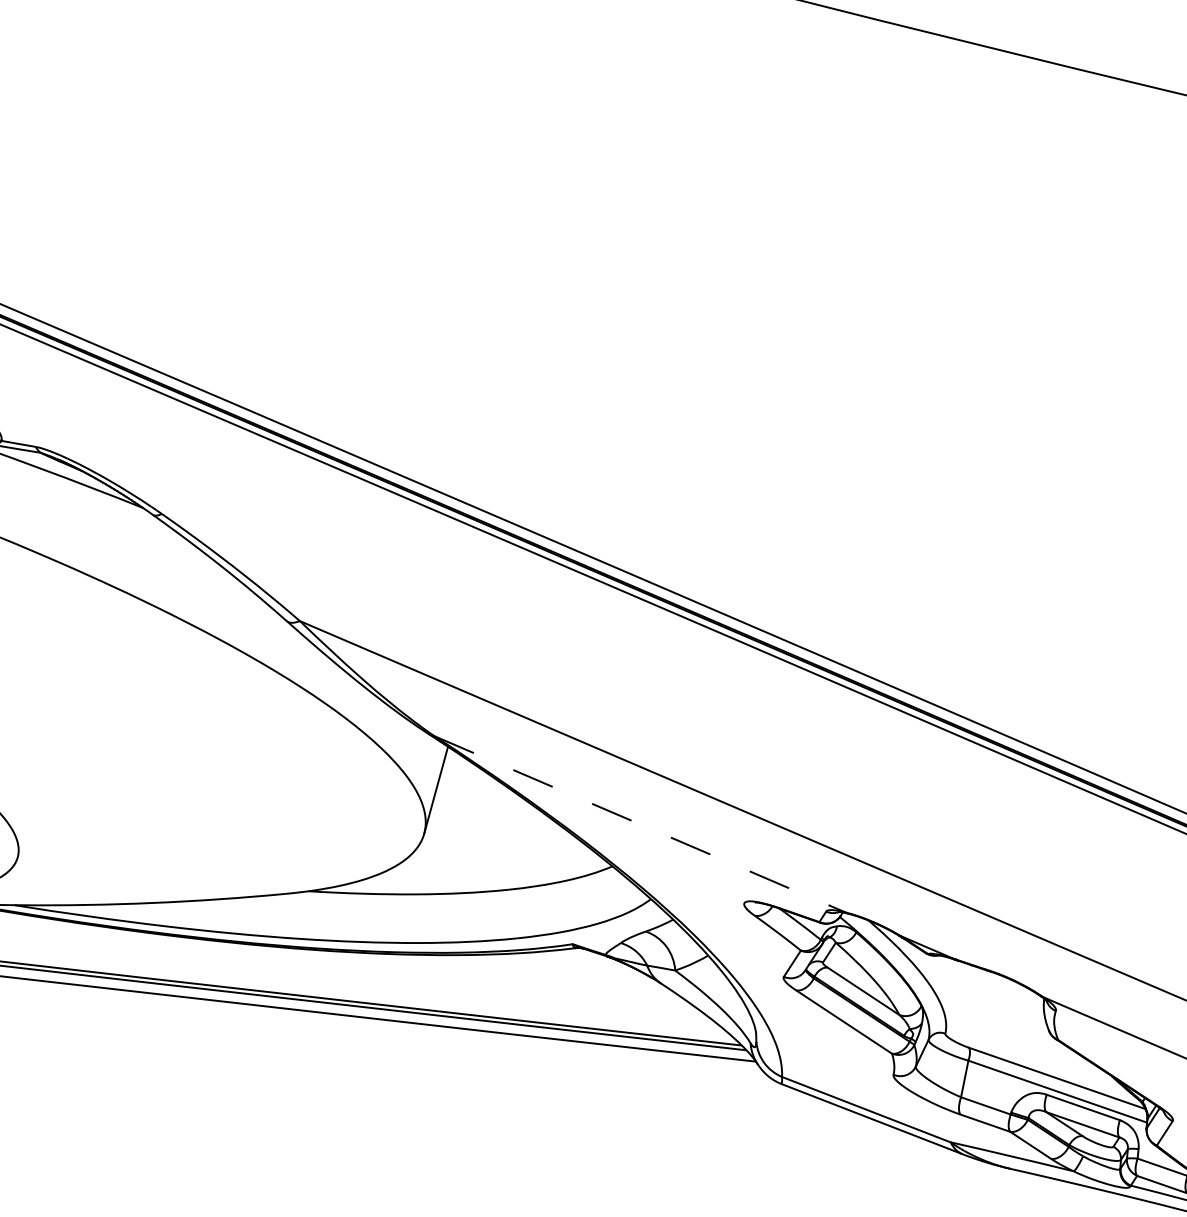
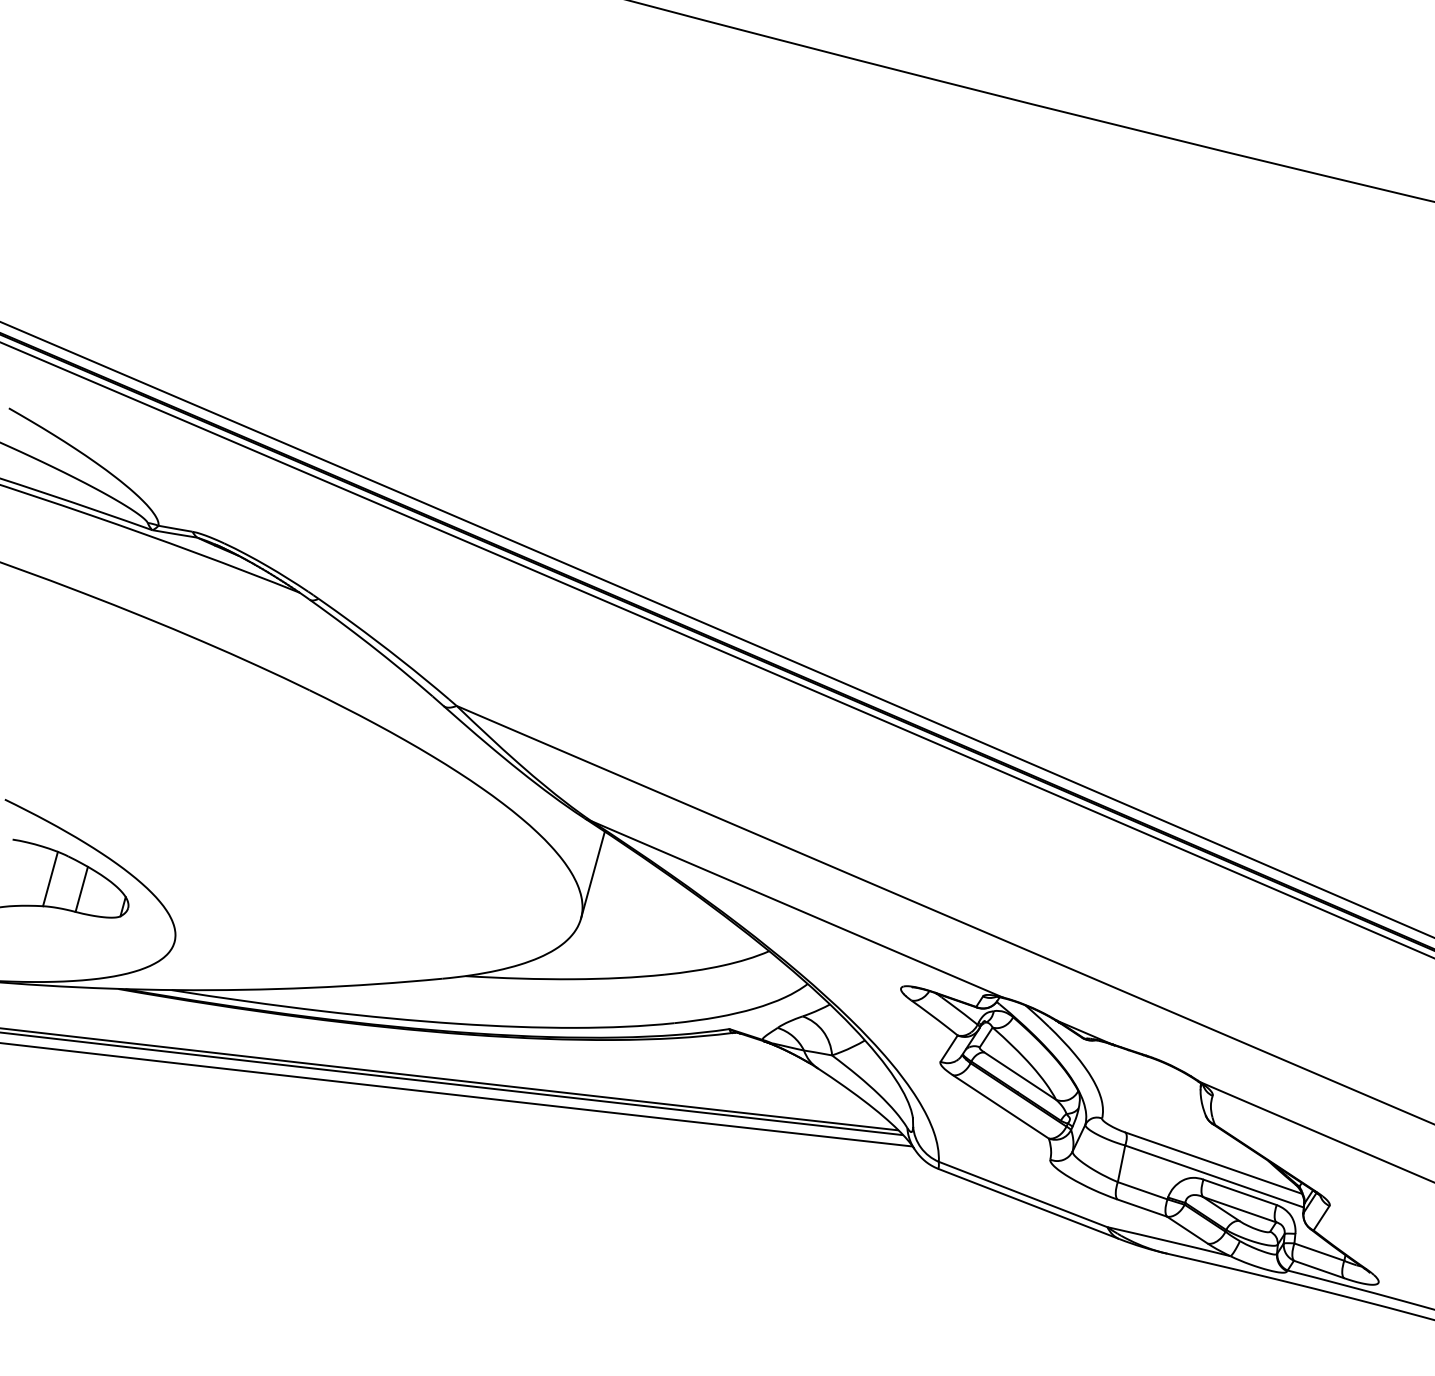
line: (639, 824) -> (796, 909), dashed -> solid

